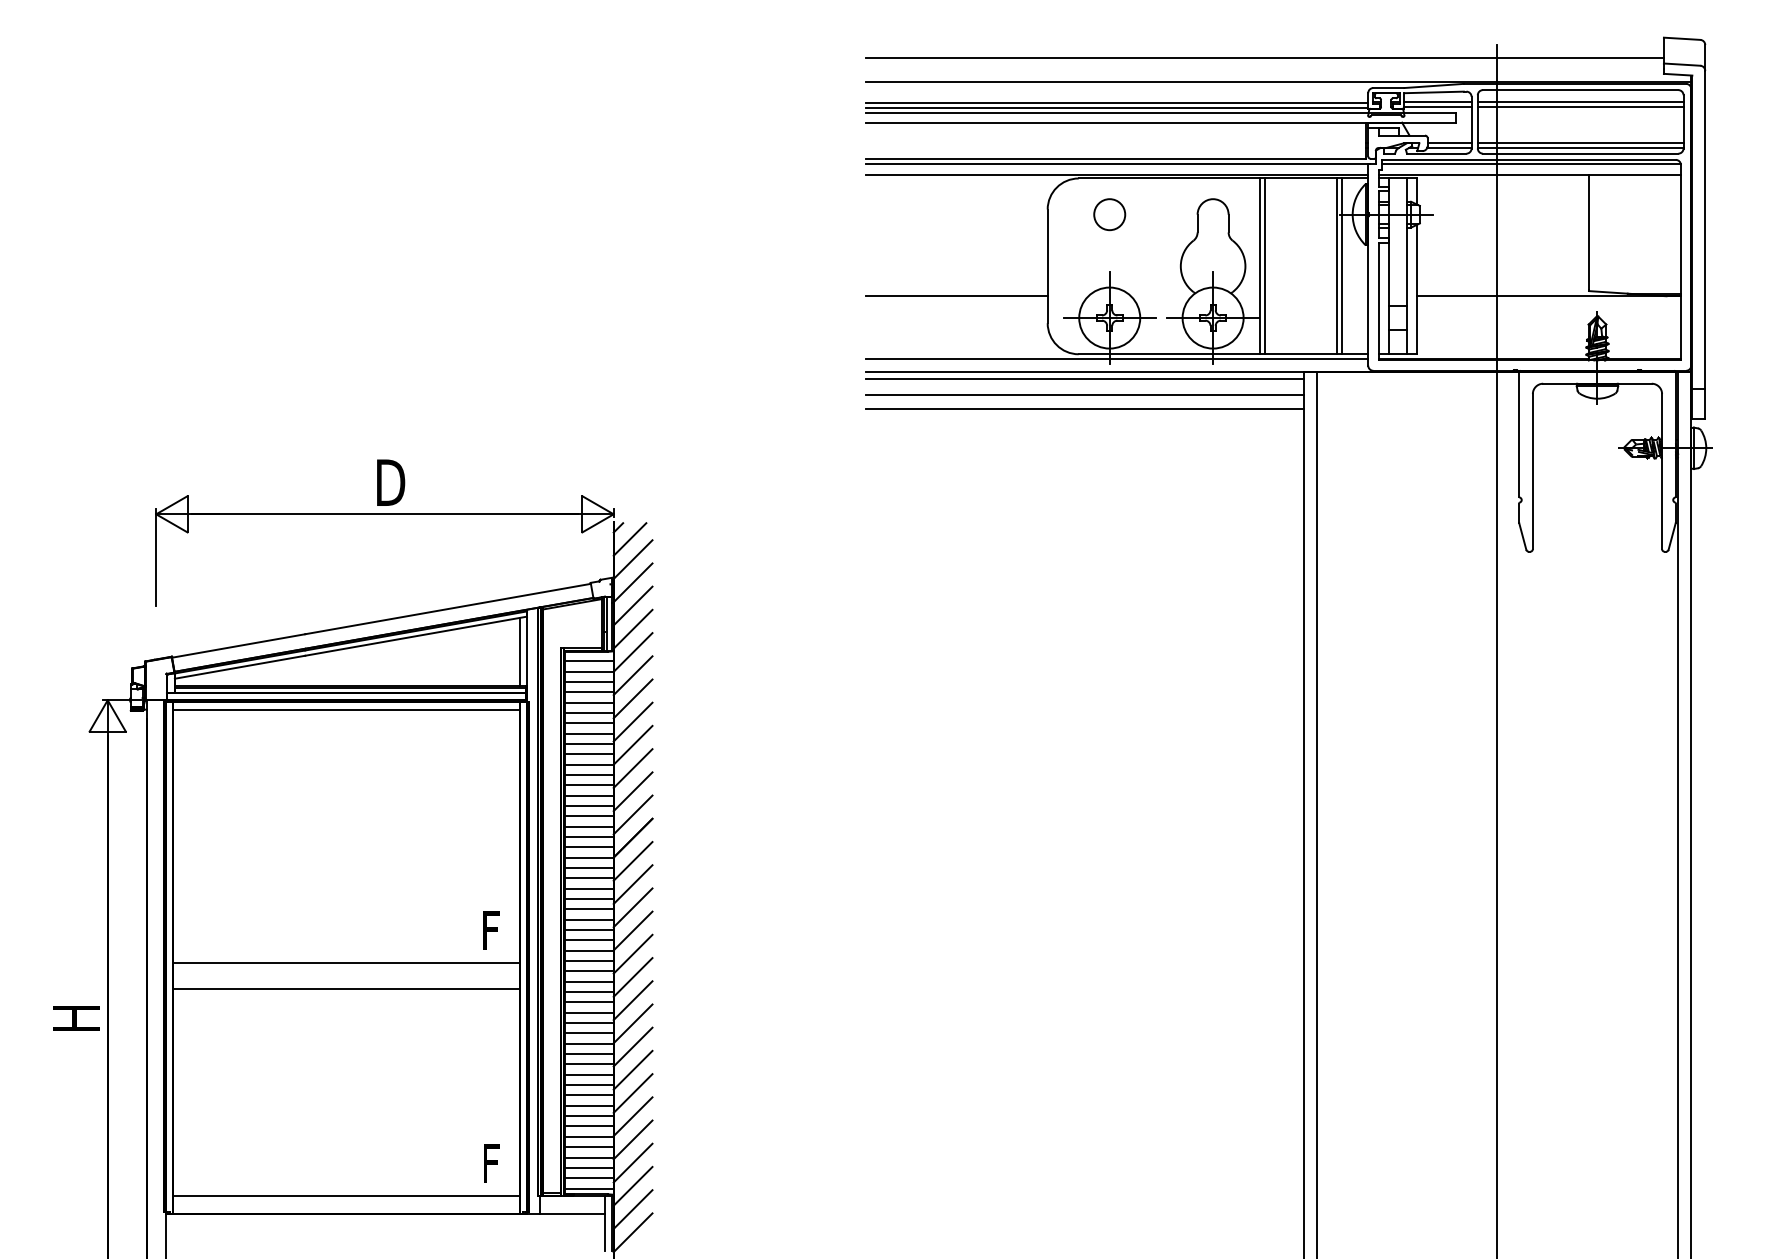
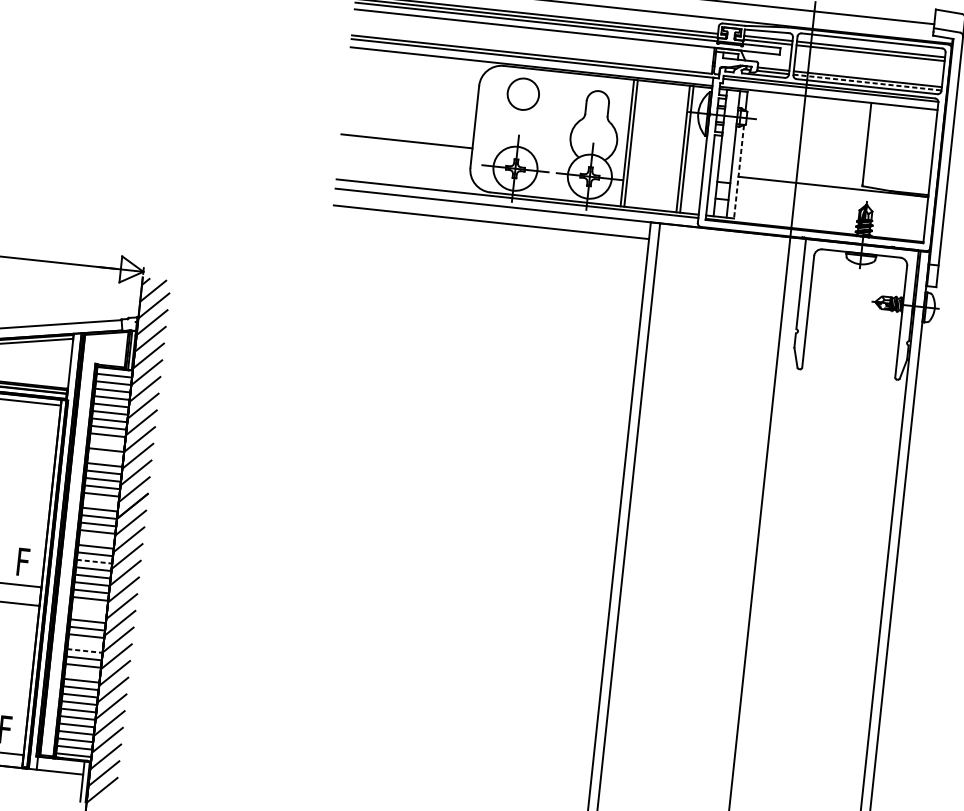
line: (1580, 148) -> (867, 82), solid -> dashed
circle: (1109, 214) -> (523, 94), size x1.4
line: (1417, 289) -> (739, 171), solid -> dashed
line: (1084, 378) -> (492, 210), removed
line: (1084, 409) -> (490, 232), removed
line: (519, 651) -> (65, 363), removed
line: (588, 754) -> (106, 442), removed
line: (588, 774) -> (105, 457), removed
line: (588, 837) -> (100, 502), removed
line: (588, 888) -> (96, 539), removed
line: (589, 919) -> (94, 561), solid -> dashed
line: (588, 981) -> (89, 606), removed
line: (588, 992) -> (88, 614), removed
line: (588, 1033) -> (85, 643), removed
line: (589, 1043) -> (85, 650), solid -> dashed
line: (588, 1074) -> (82, 673), removed

